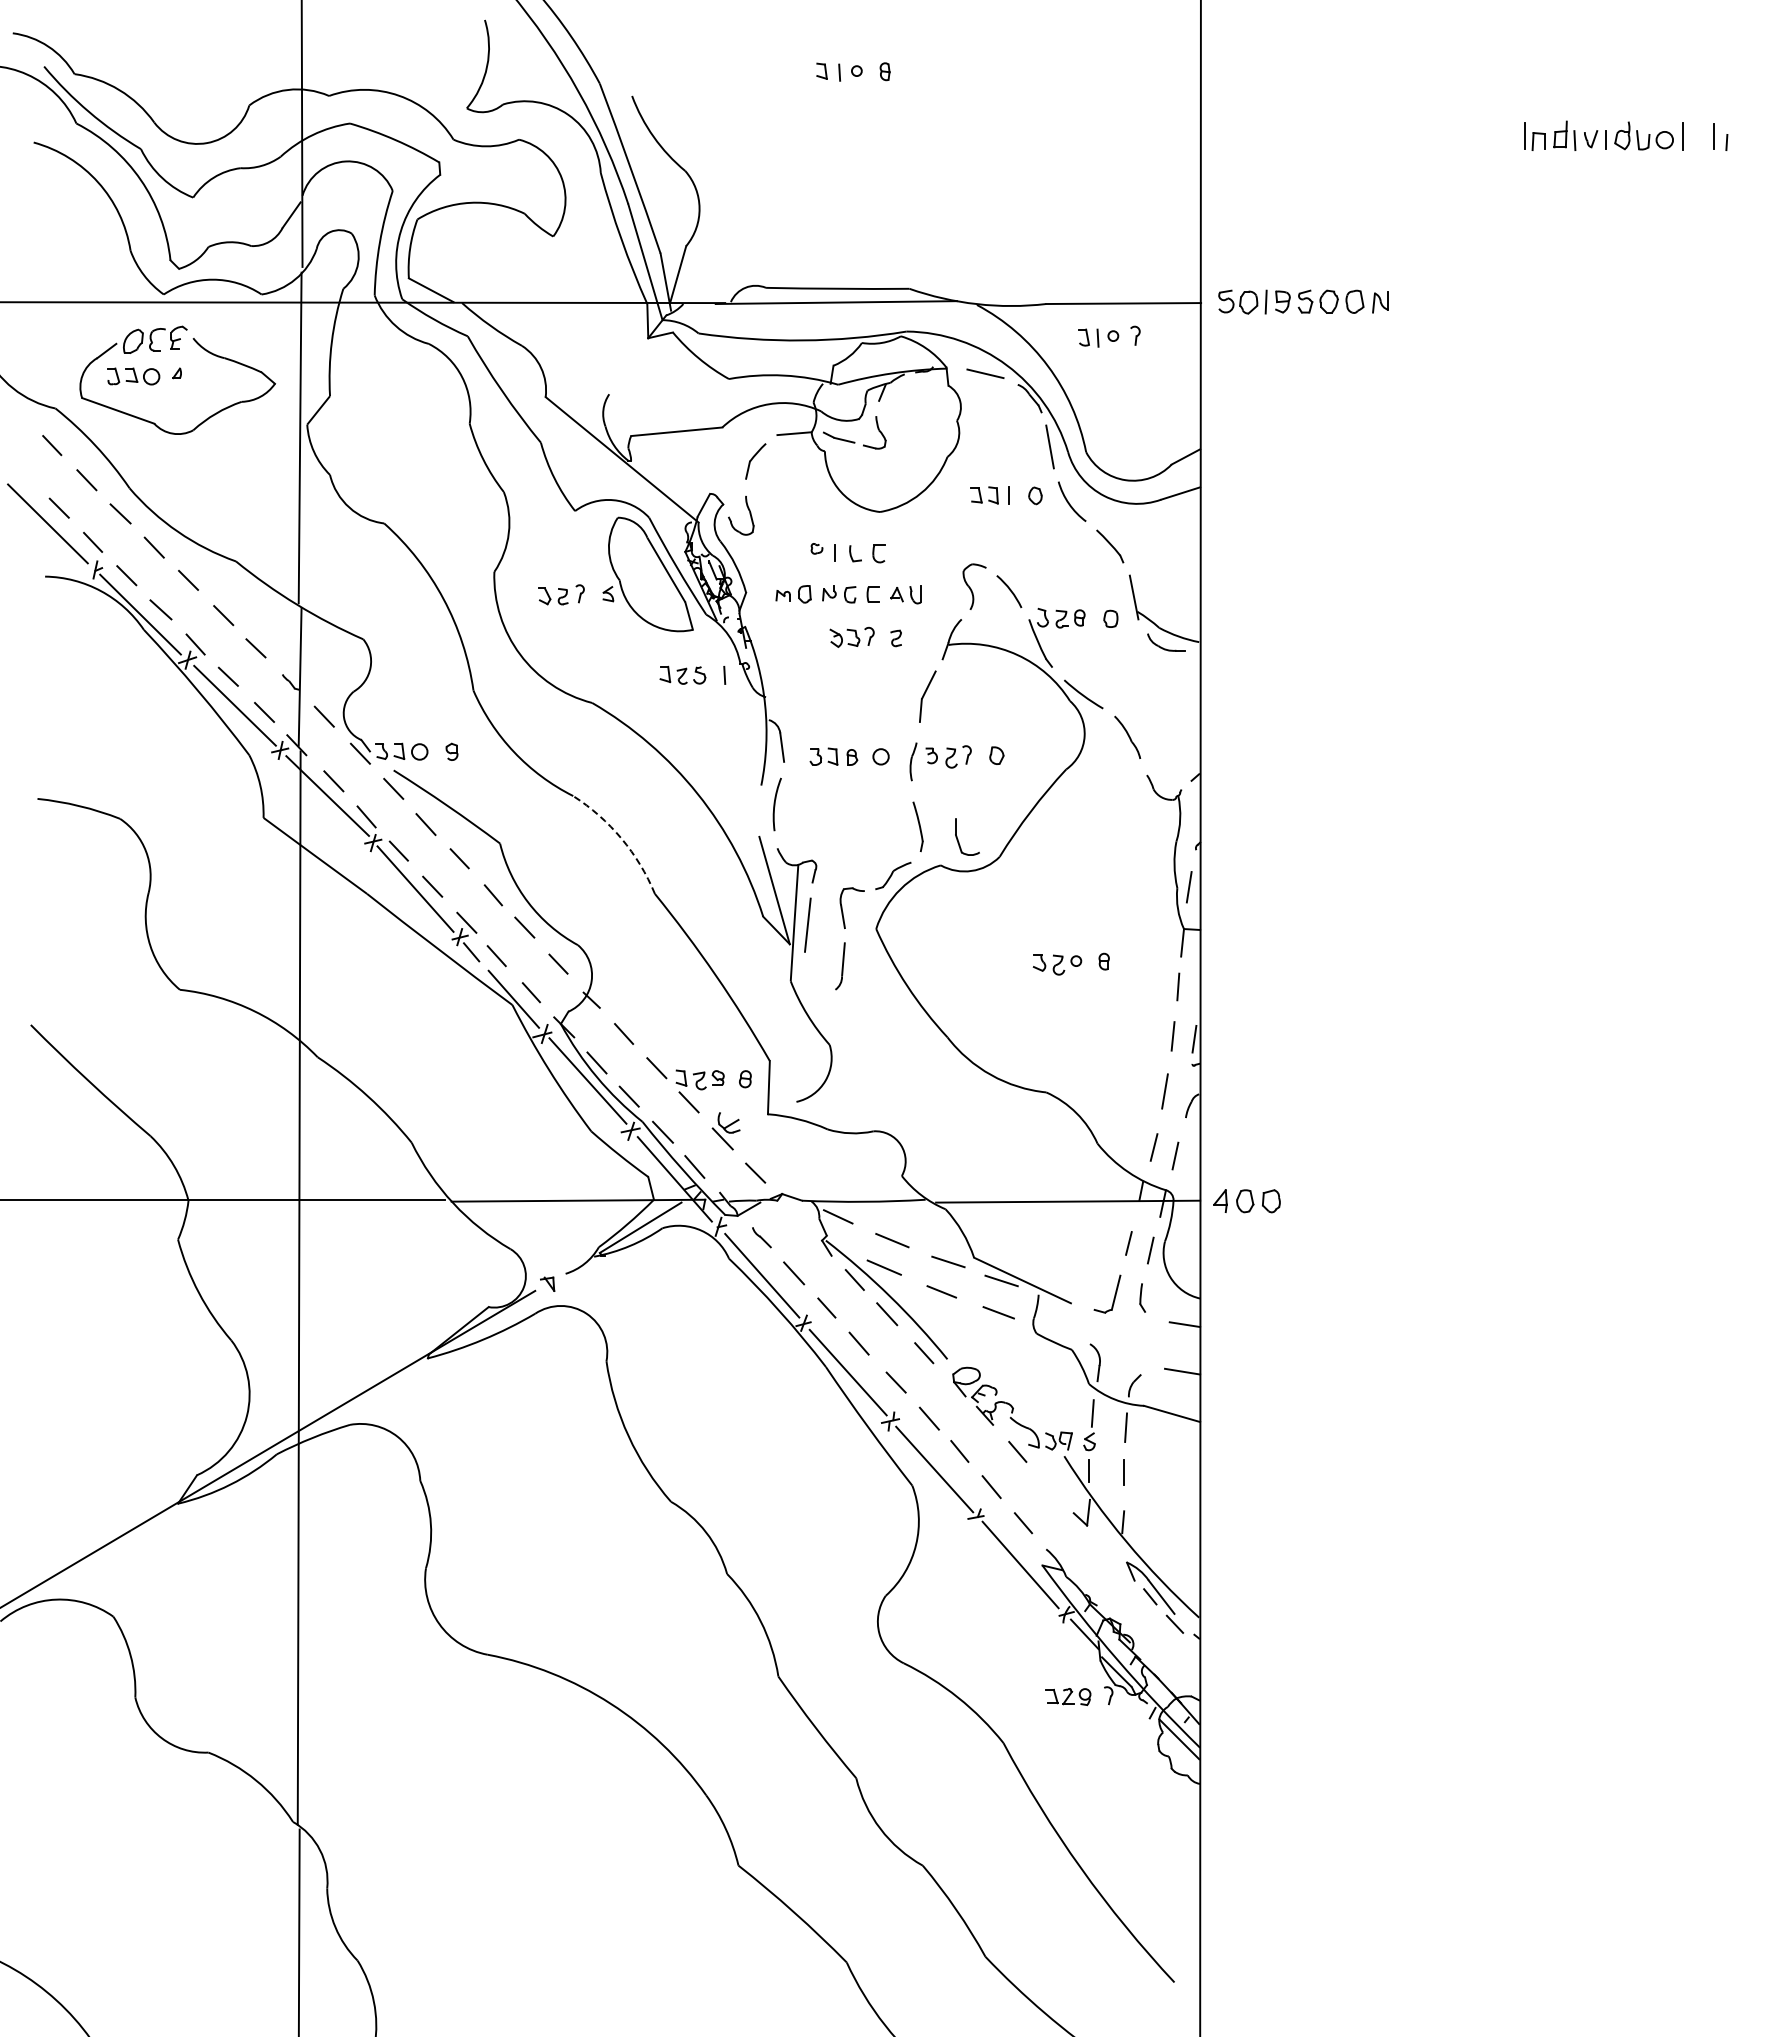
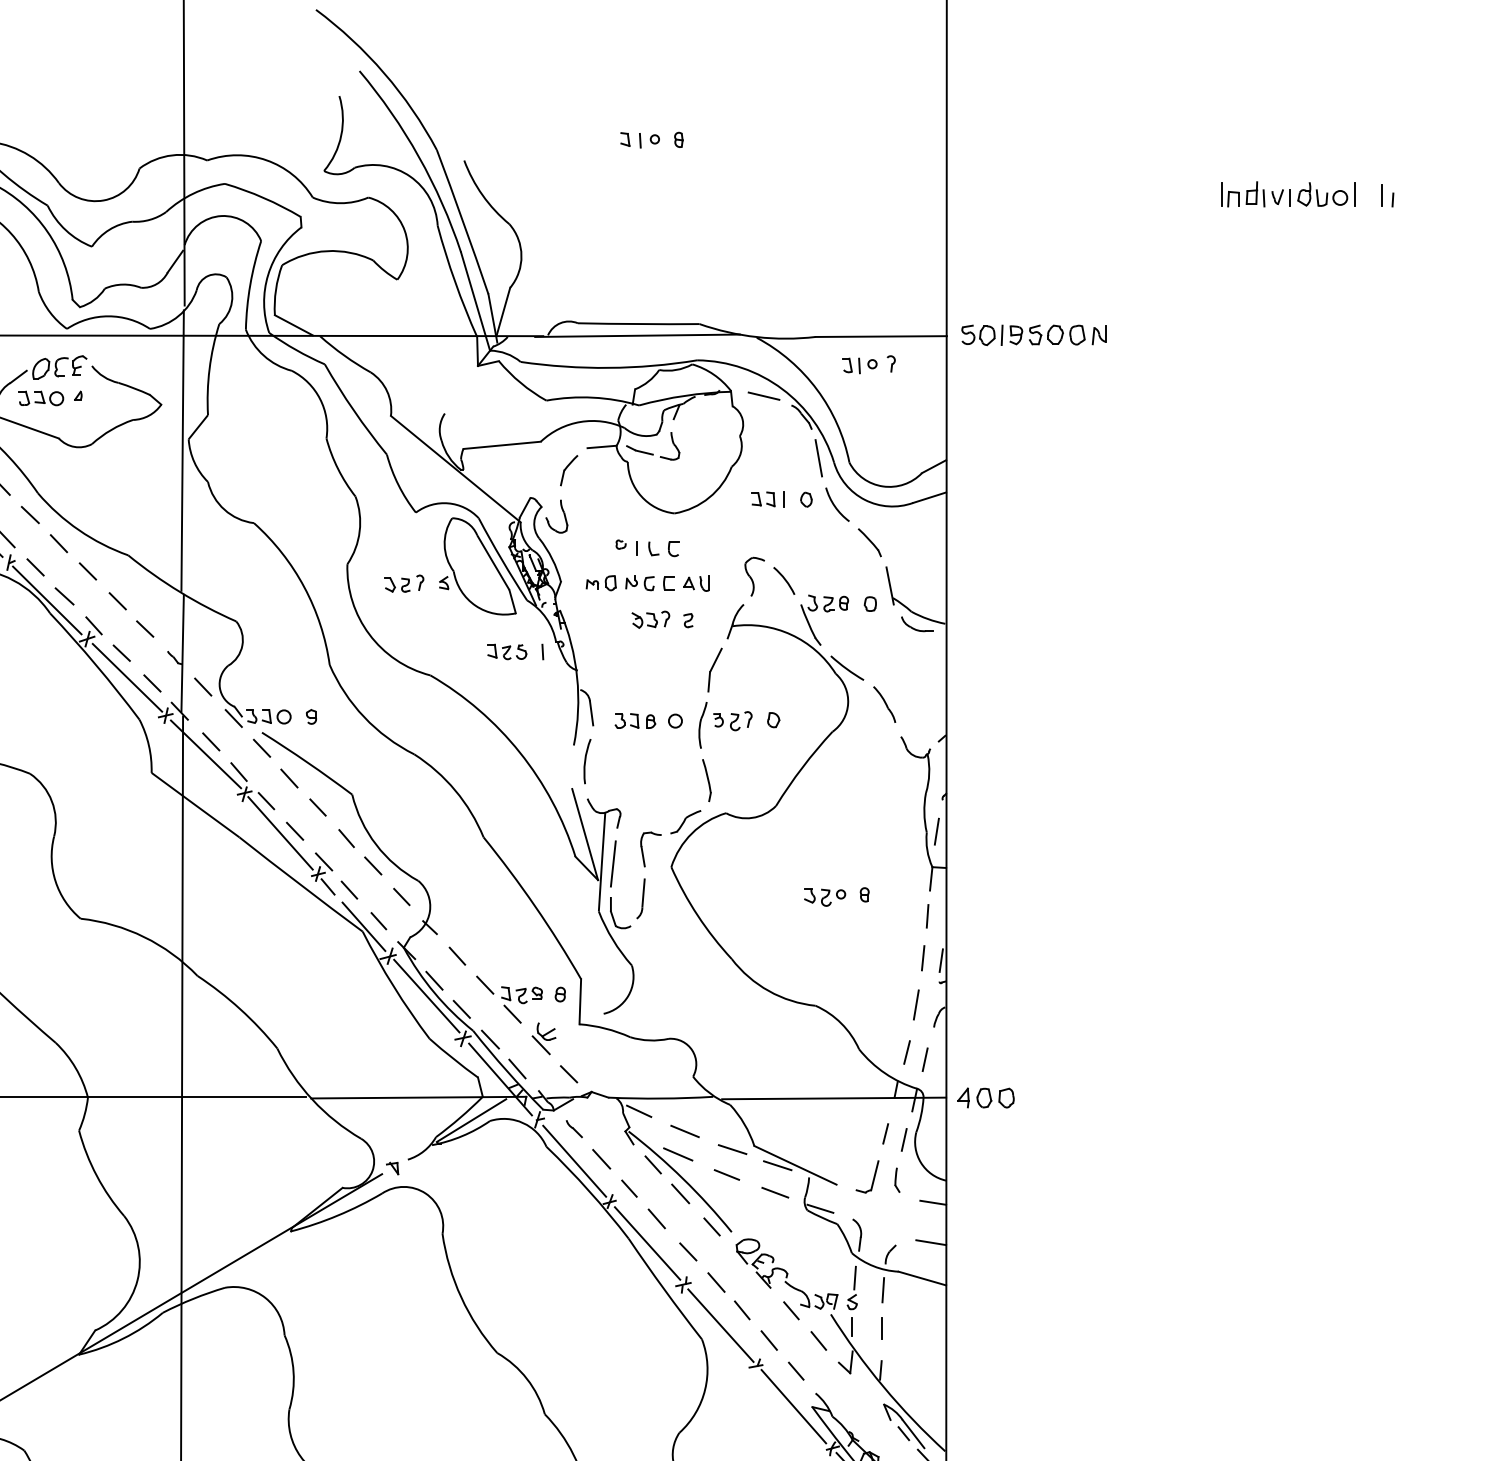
part: (913, 761) -> (702, 725), size x1.43
arc: (621, 838) -> (455, 790), dashed -> solid
part: (958, 839) -> (613, 915), moved
line: (1051, 1331) -> (820, 1208), added
line: (1049, 1487) -> (818, 1340), added

